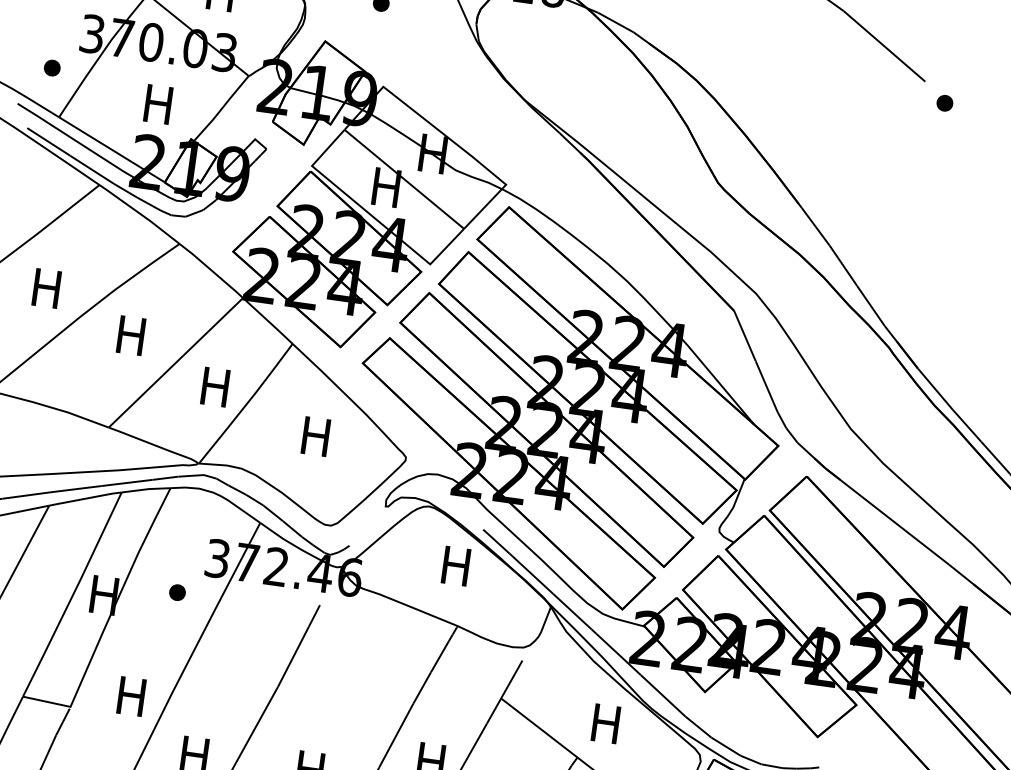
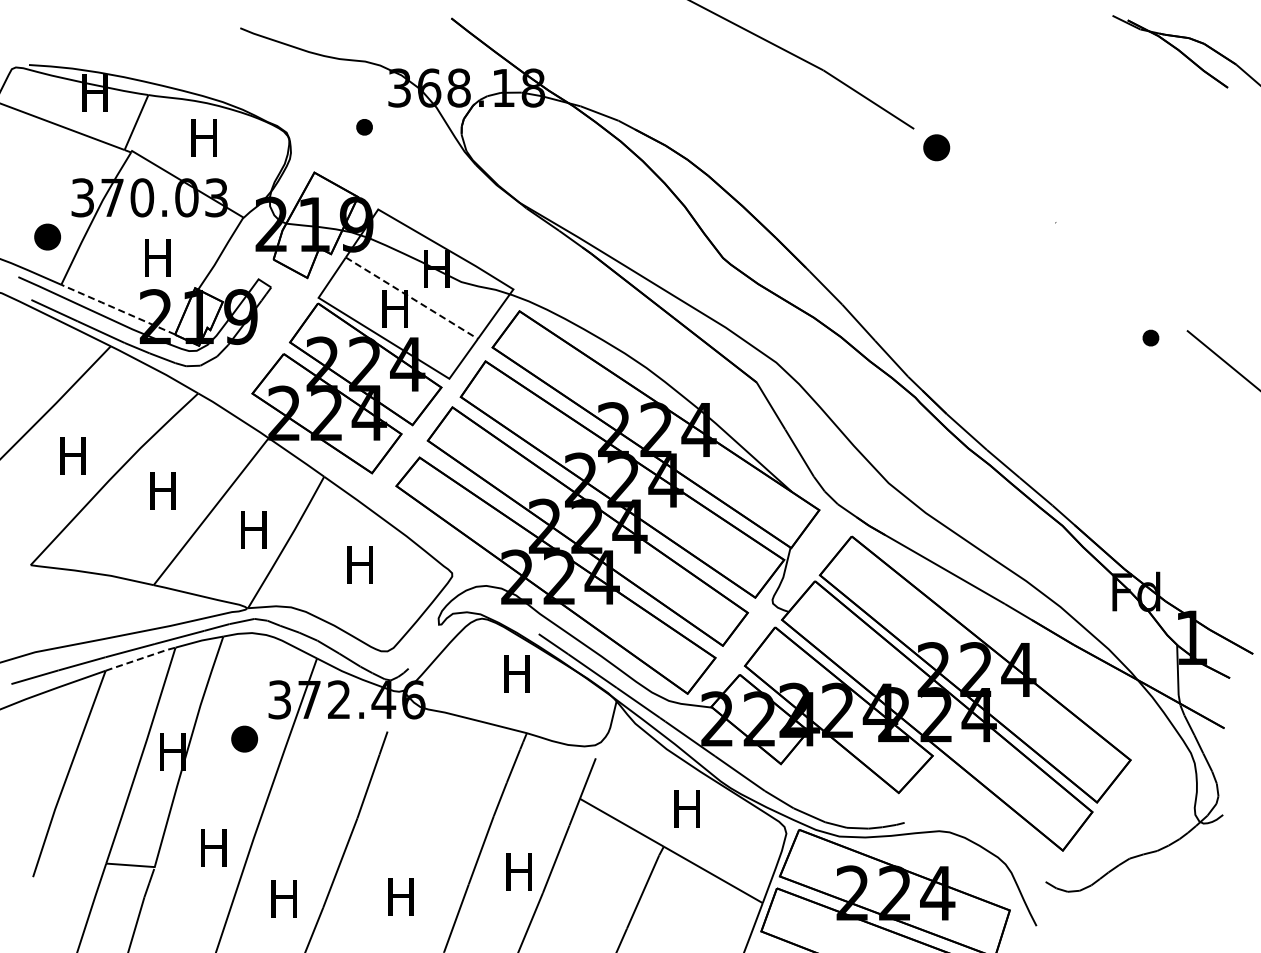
part: (52, 67) -> (47, 236), size x1.6
part: (944, 103) -> (936, 147), size x1.6
line: (111, 149) -> (117, 309), solid -> dashed
line: (403, 179) -> (411, 298), solid -> dashed
line: (85, 498) -> (140, 658), solid -> dashed
part: (177, 592) -> (244, 738), size x1.6

